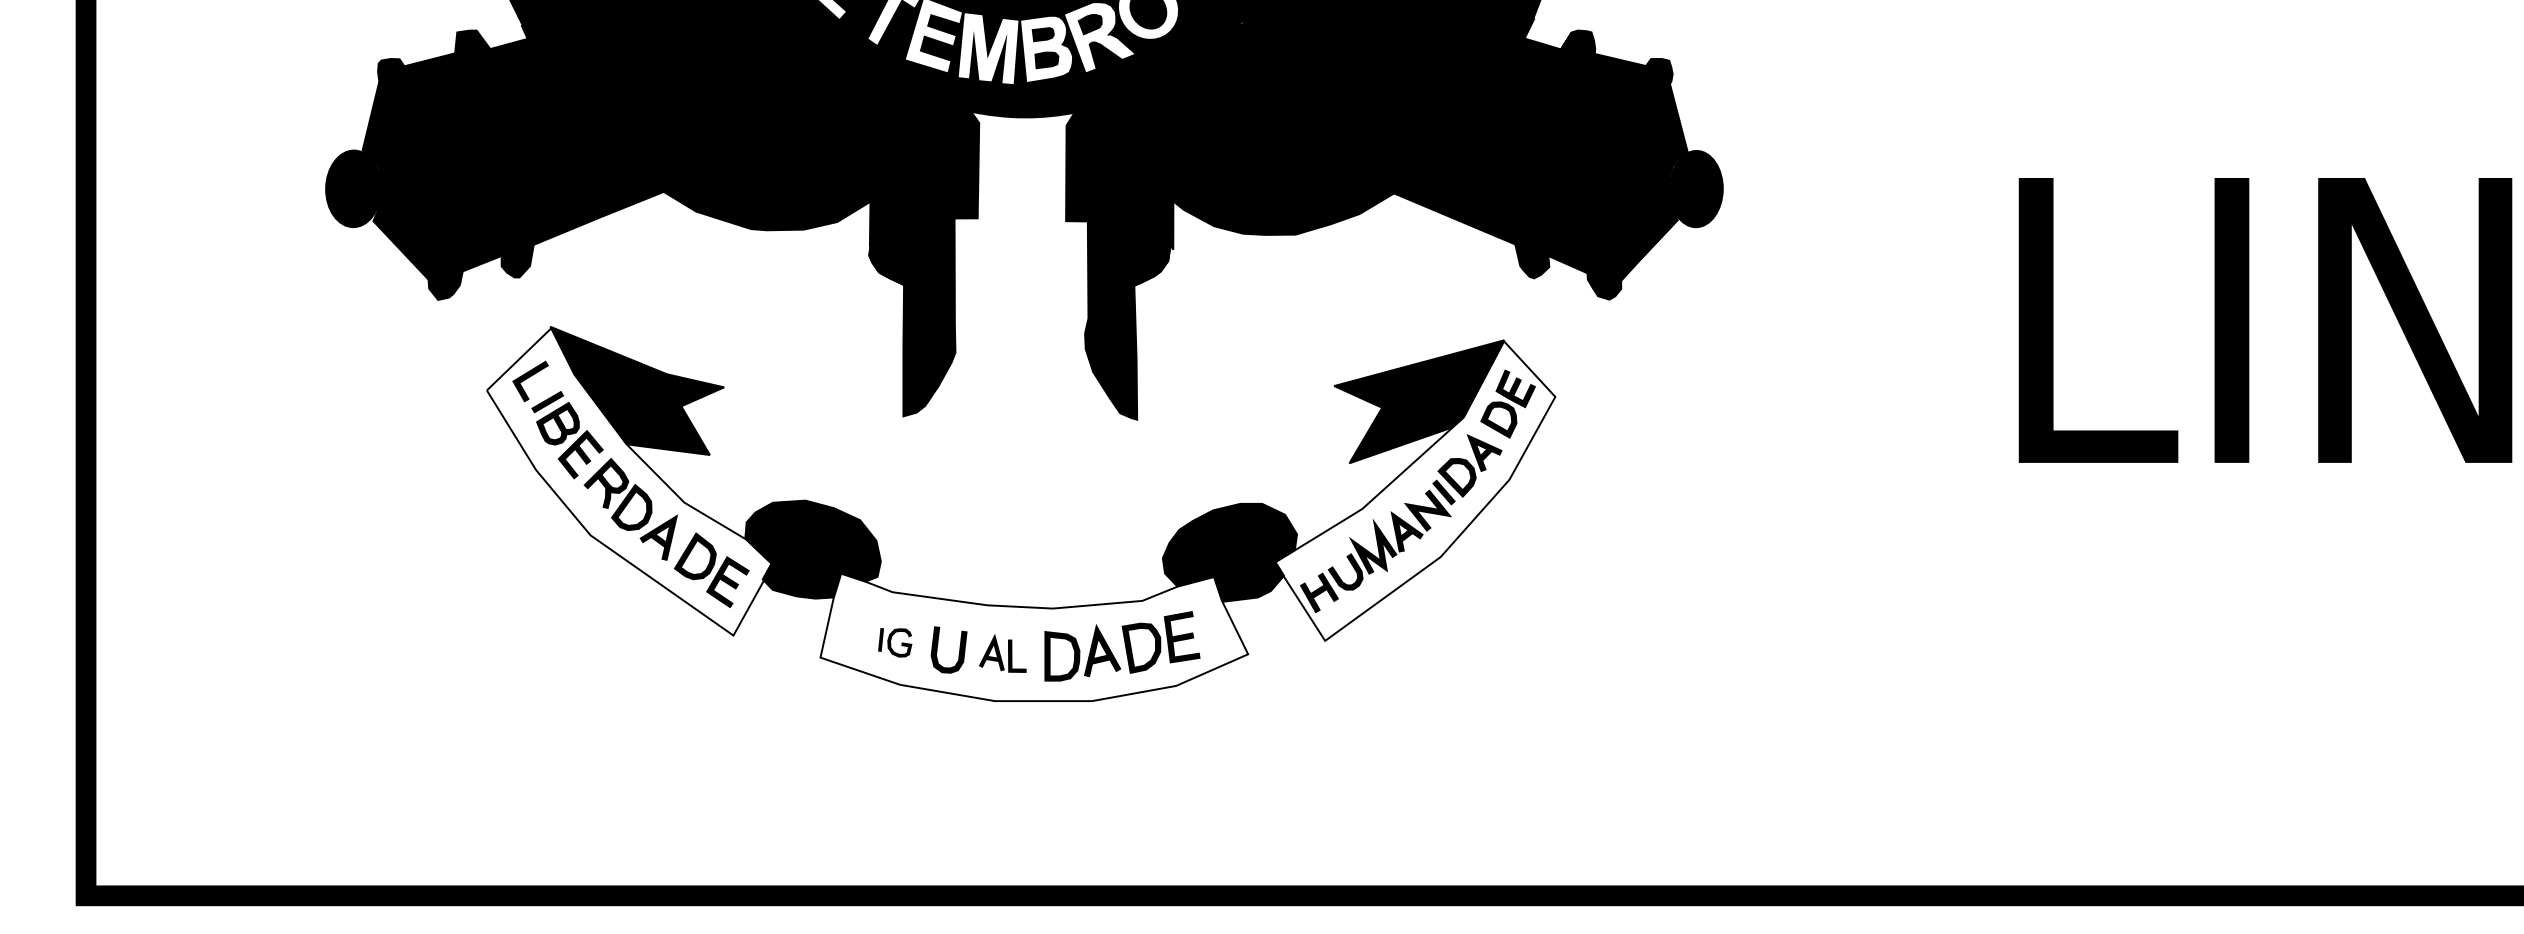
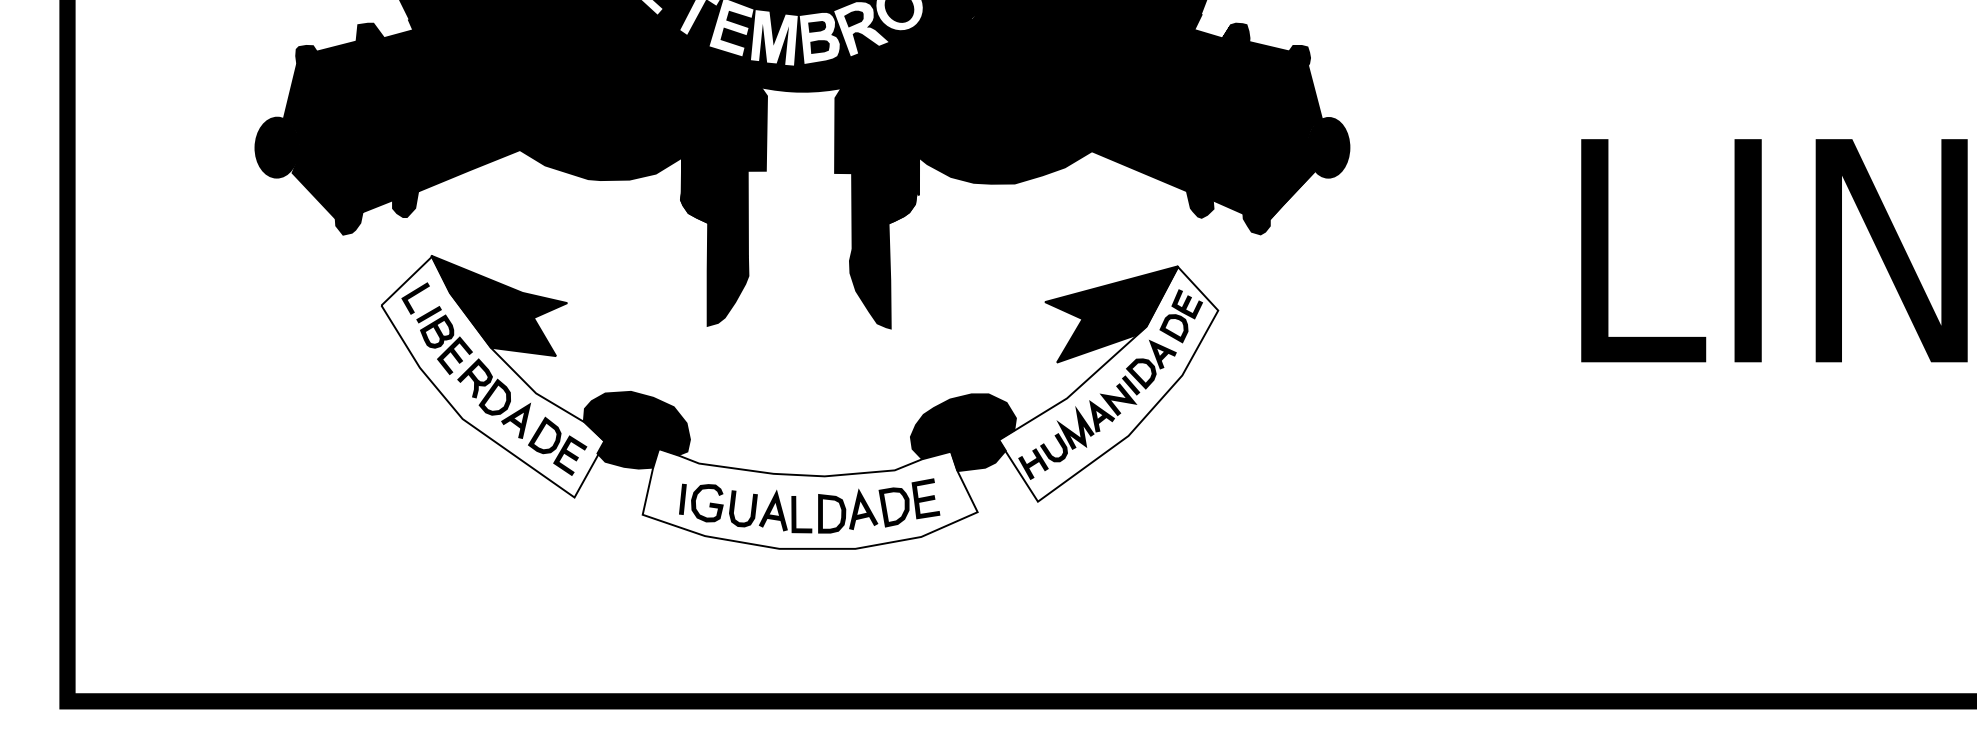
part: (894, 642) -> (700, 502), size x1.67
part: (1002, 653) -> (785, 511), size x1.43

